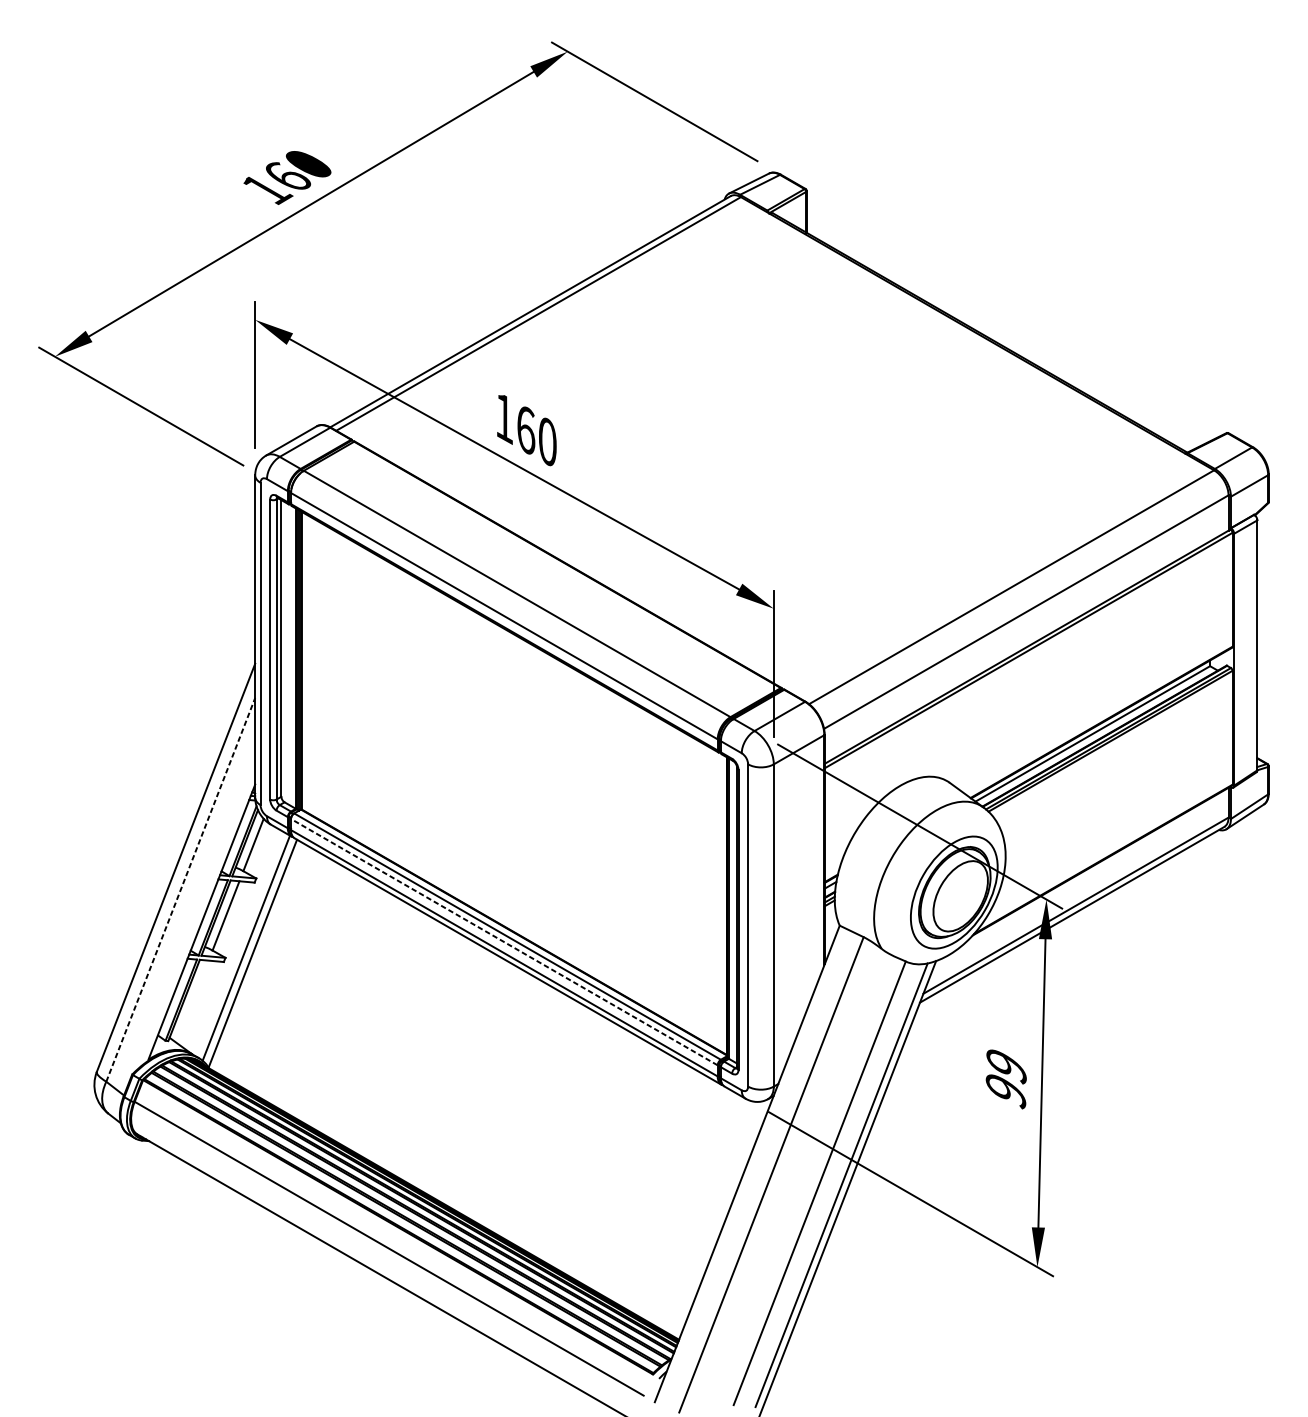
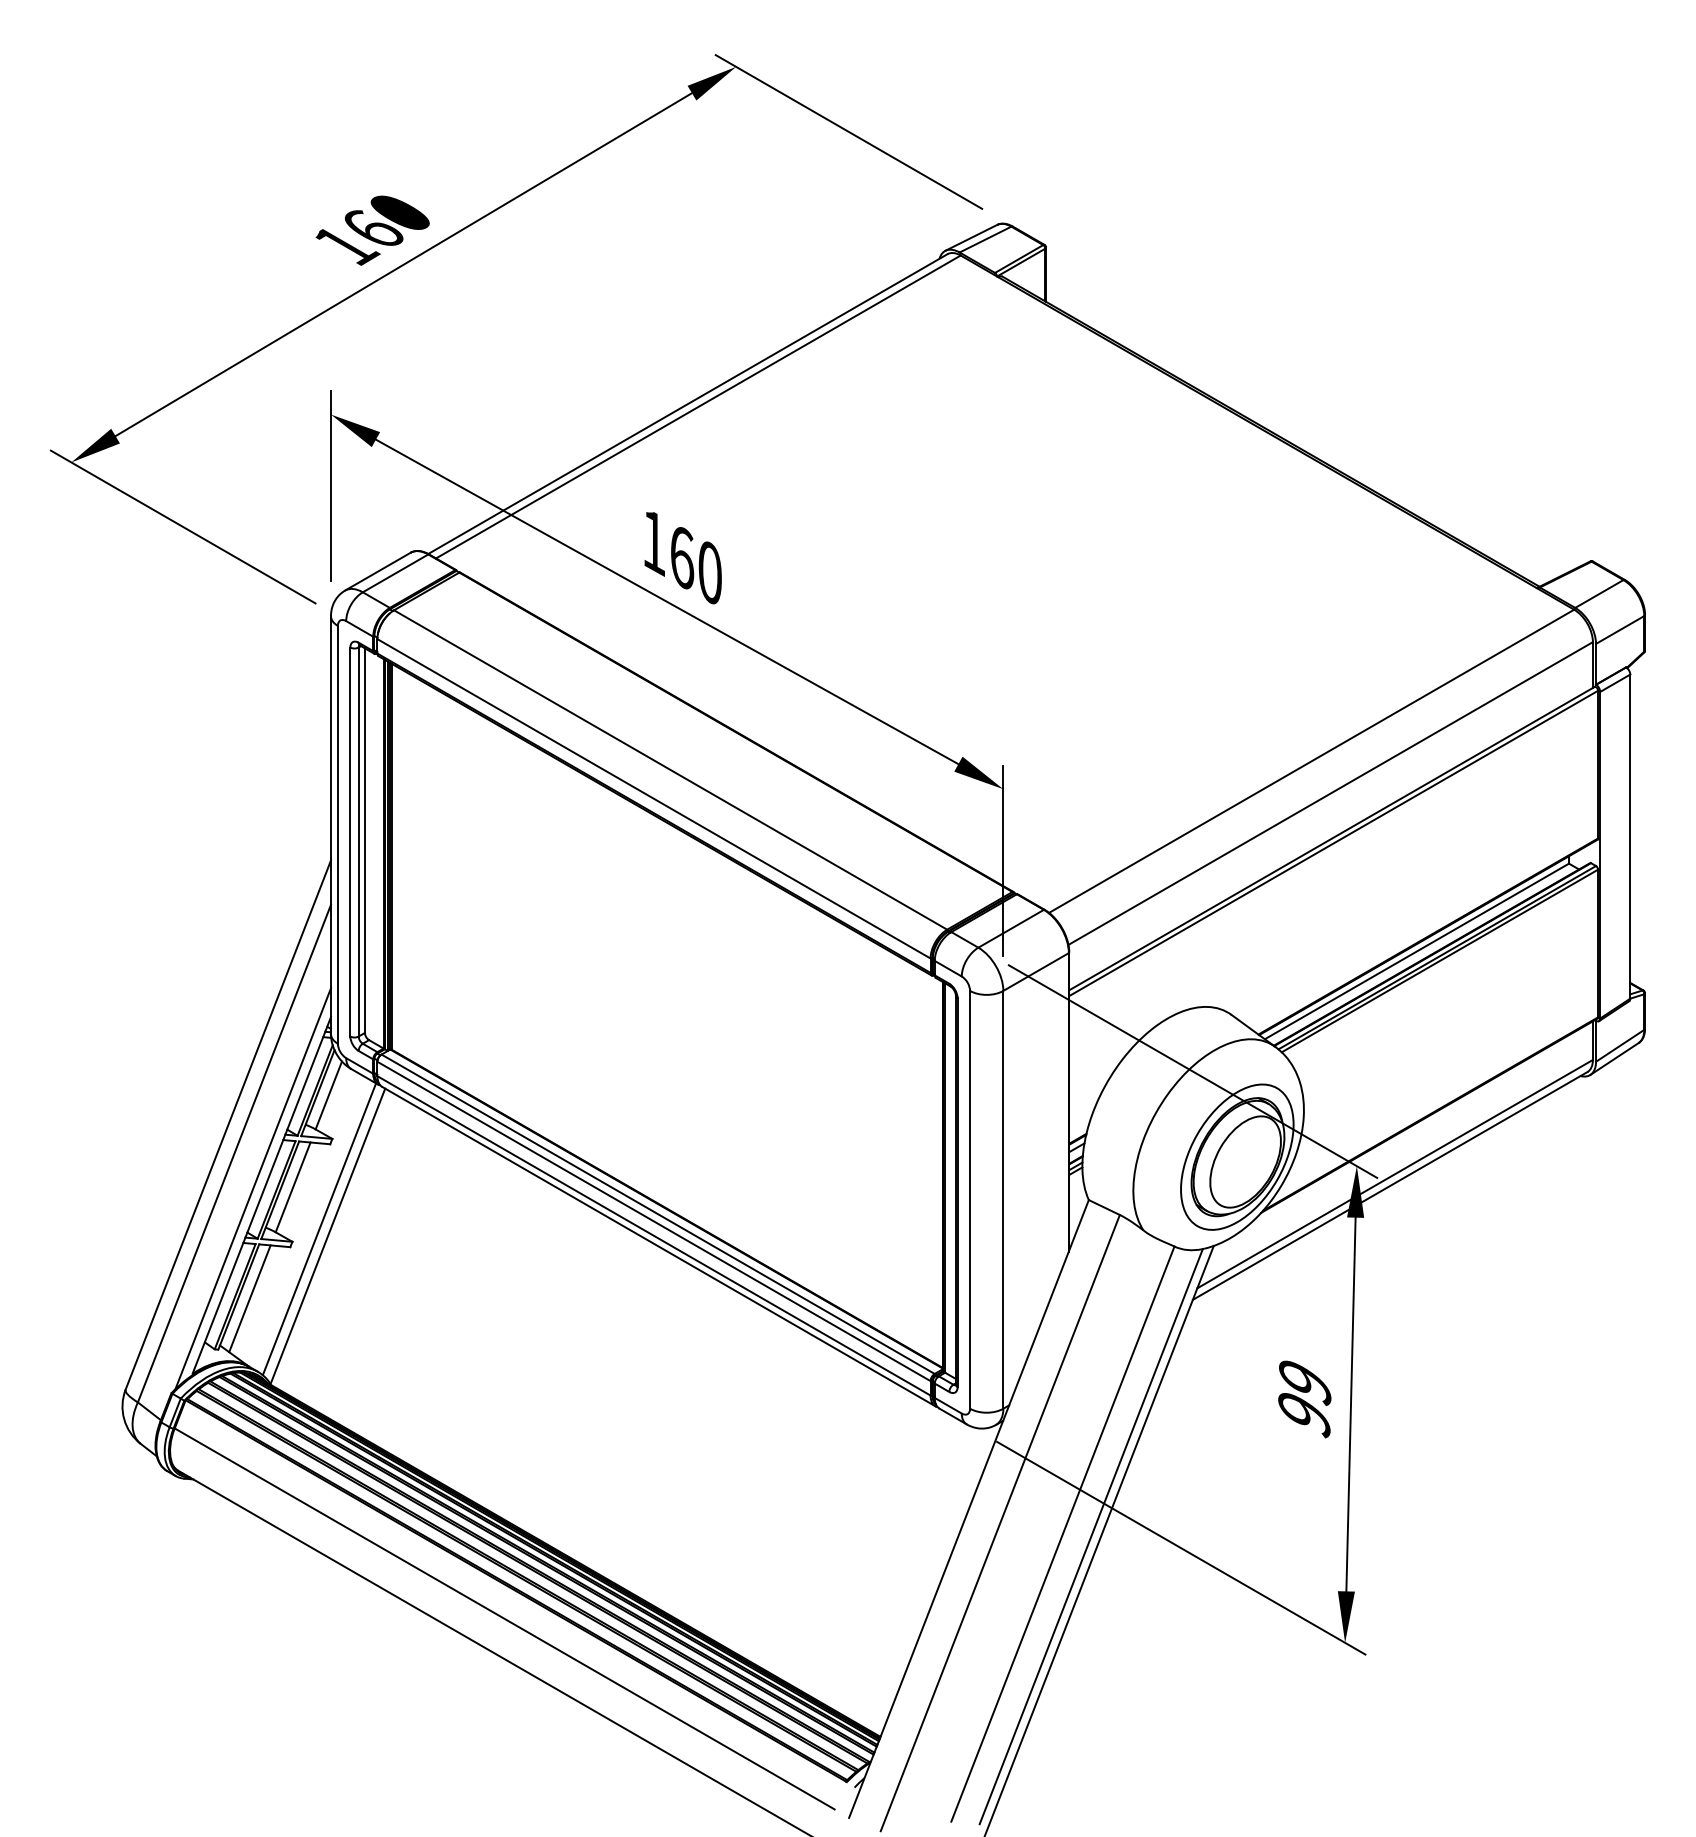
line: (180, 889) -> (234, 1153), dashed -> solid
line: (195, 916) -> (253, 1188), added
line: (503, 942) -> (653, 1221), dashed -> solid
line: (192, 1001) -> (249, 1298), added

